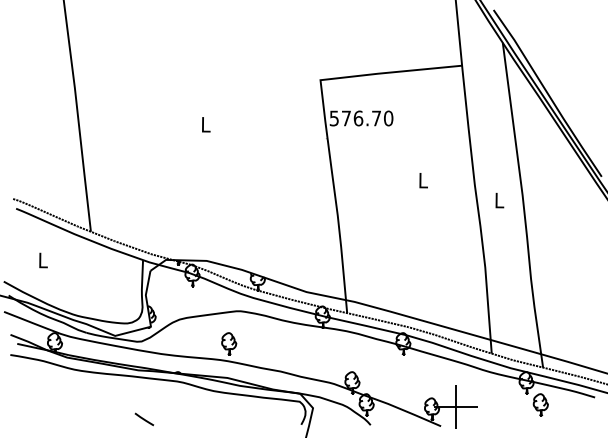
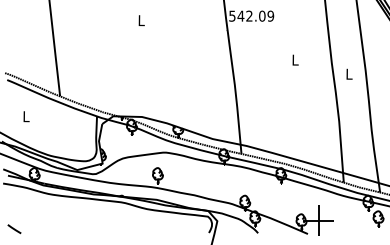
text: (367, 118) -> (255, 16), 576.70 -> 542.09
line: (144, 419) -> (14, 229), moved

